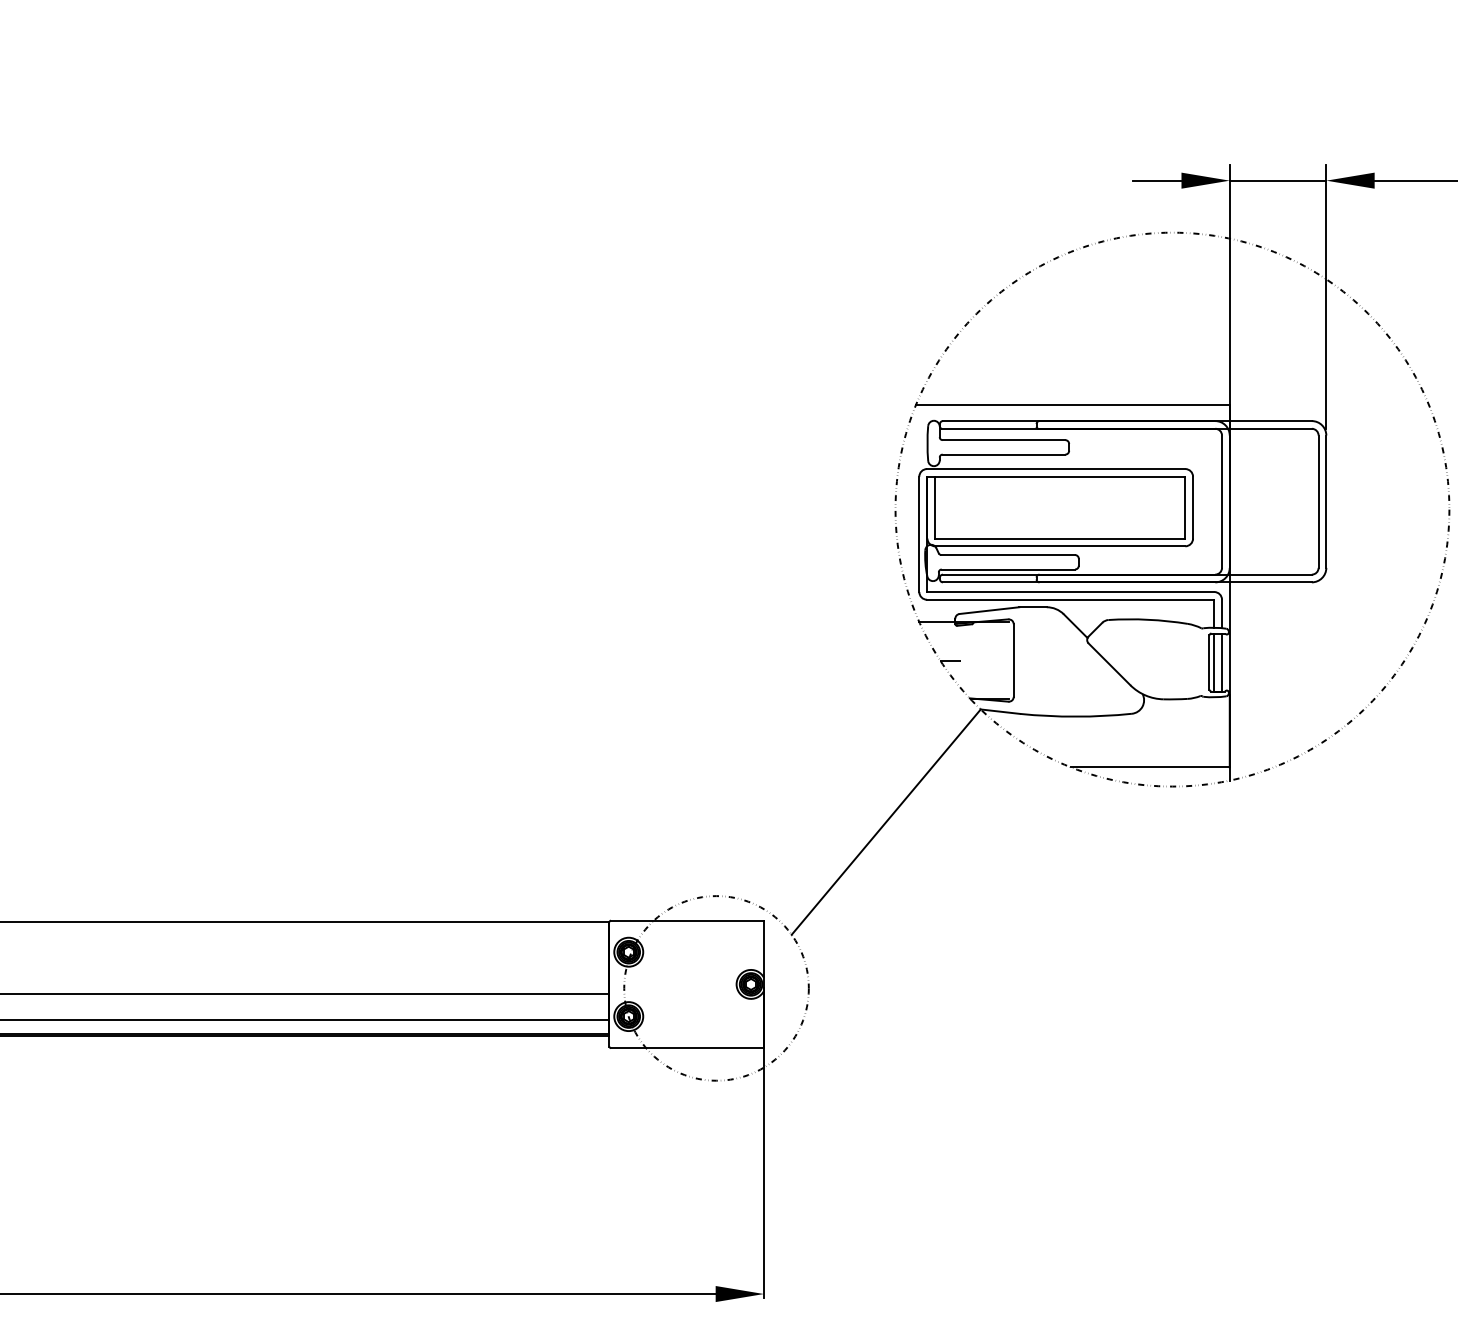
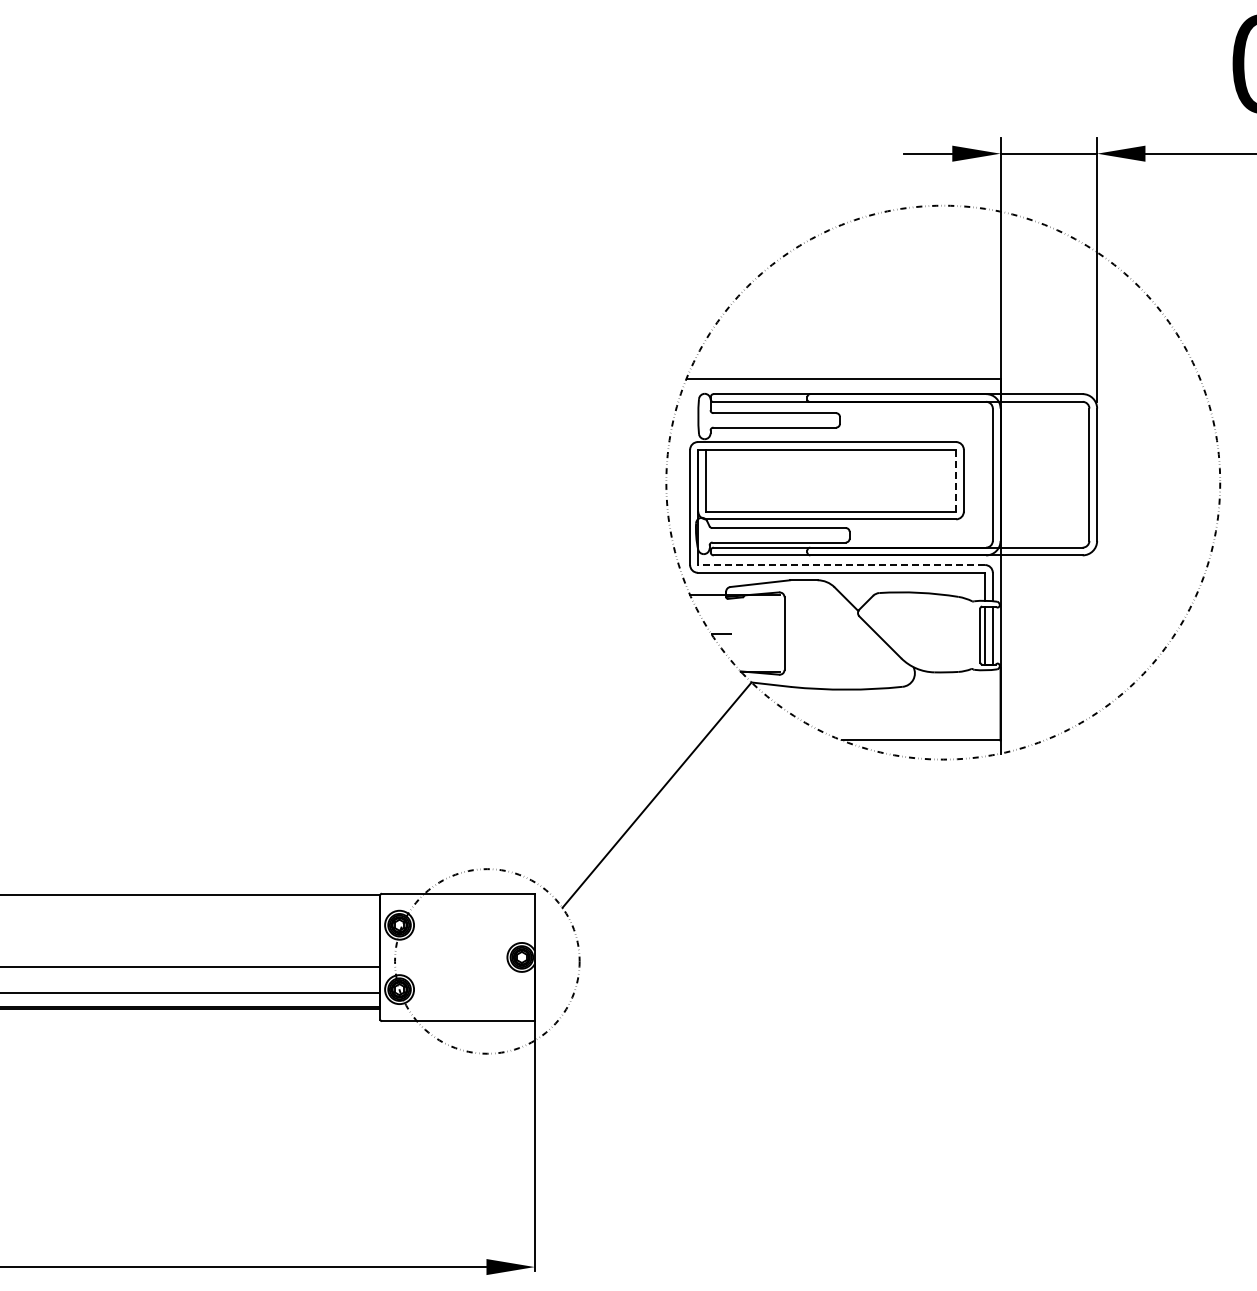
line: (1185, 507) -> (956, 480), solid -> dashed
line: (1070, 592) -> (841, 565), solid -> dashed

